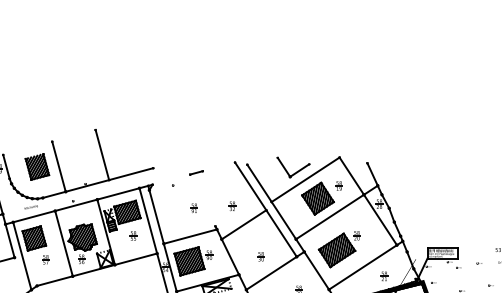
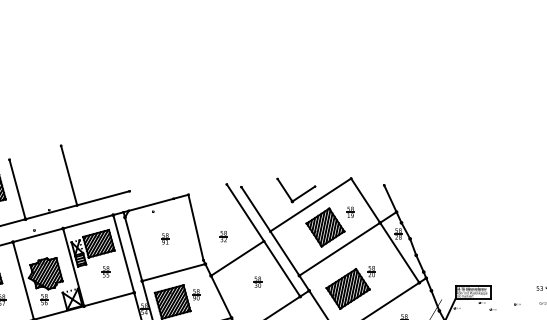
line: (171, 179) -> (151, 204), added
line: (208, 198) -> (195, 227), added
part: (193, 207) -> (164, 237), moved
part: (260, 256) -> (257, 281), moved

